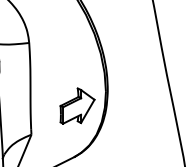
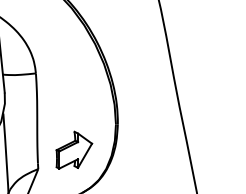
part: (77, 105) -> (74, 149), moved

